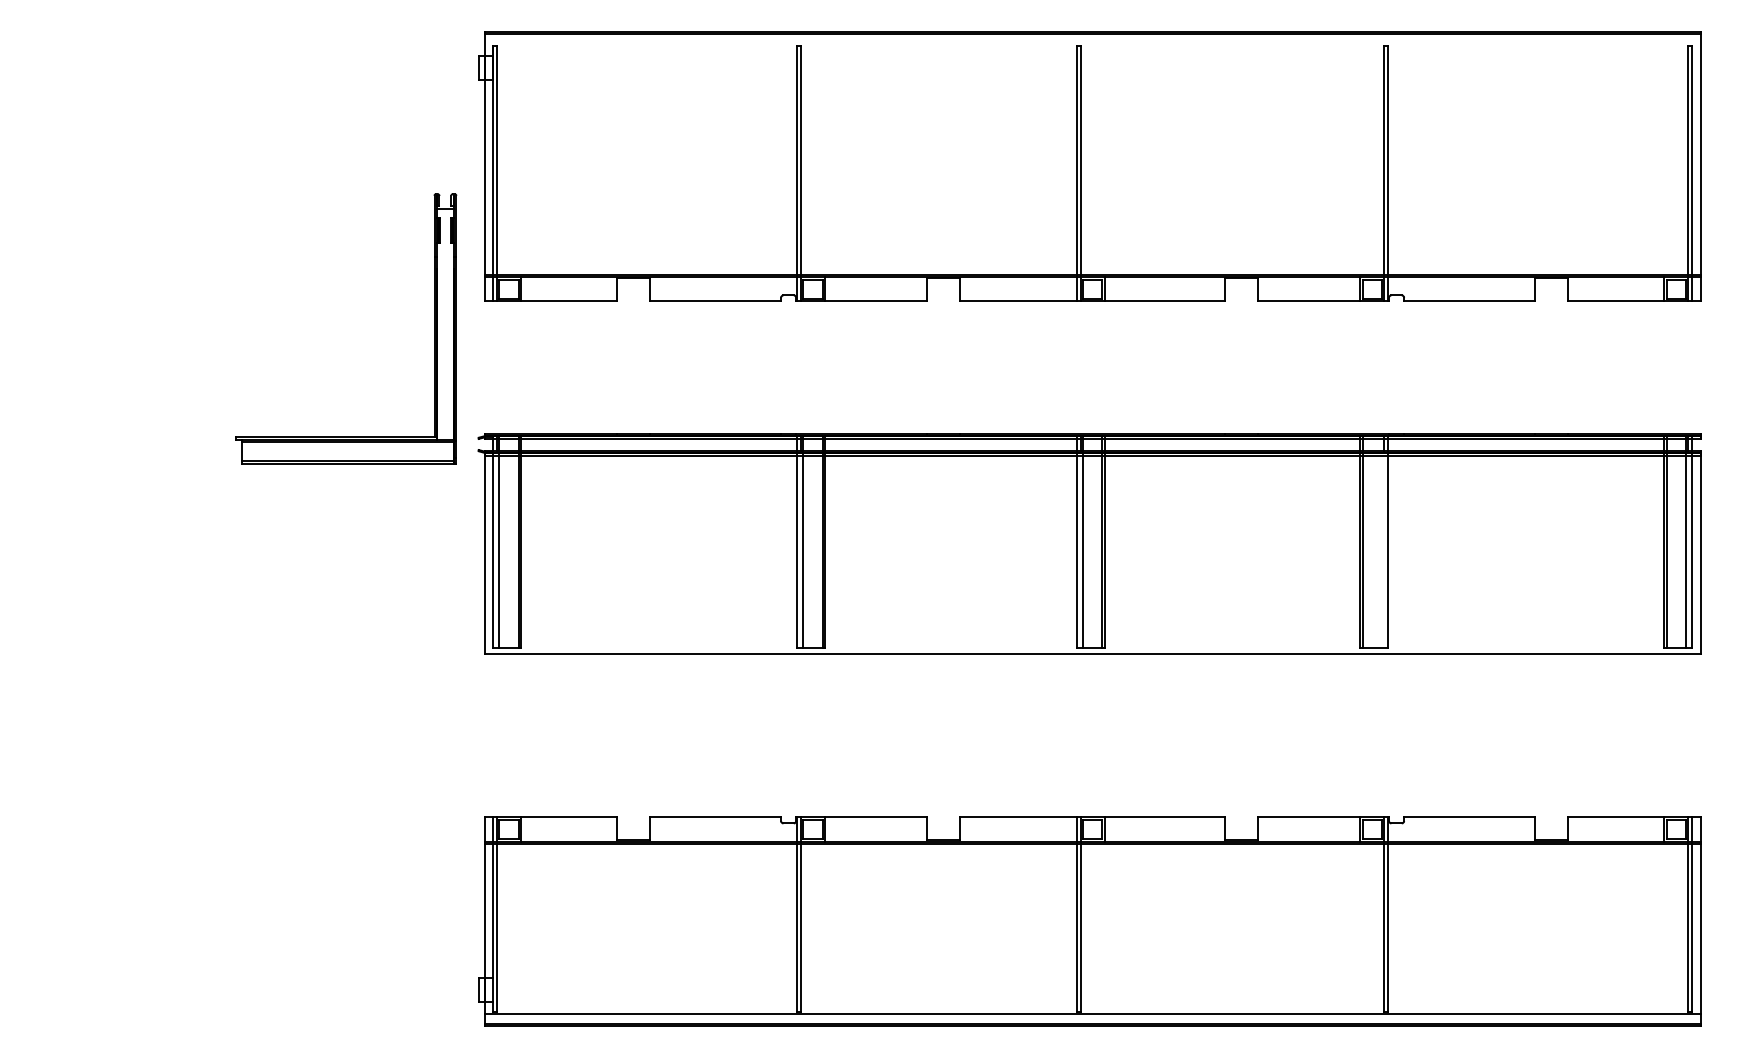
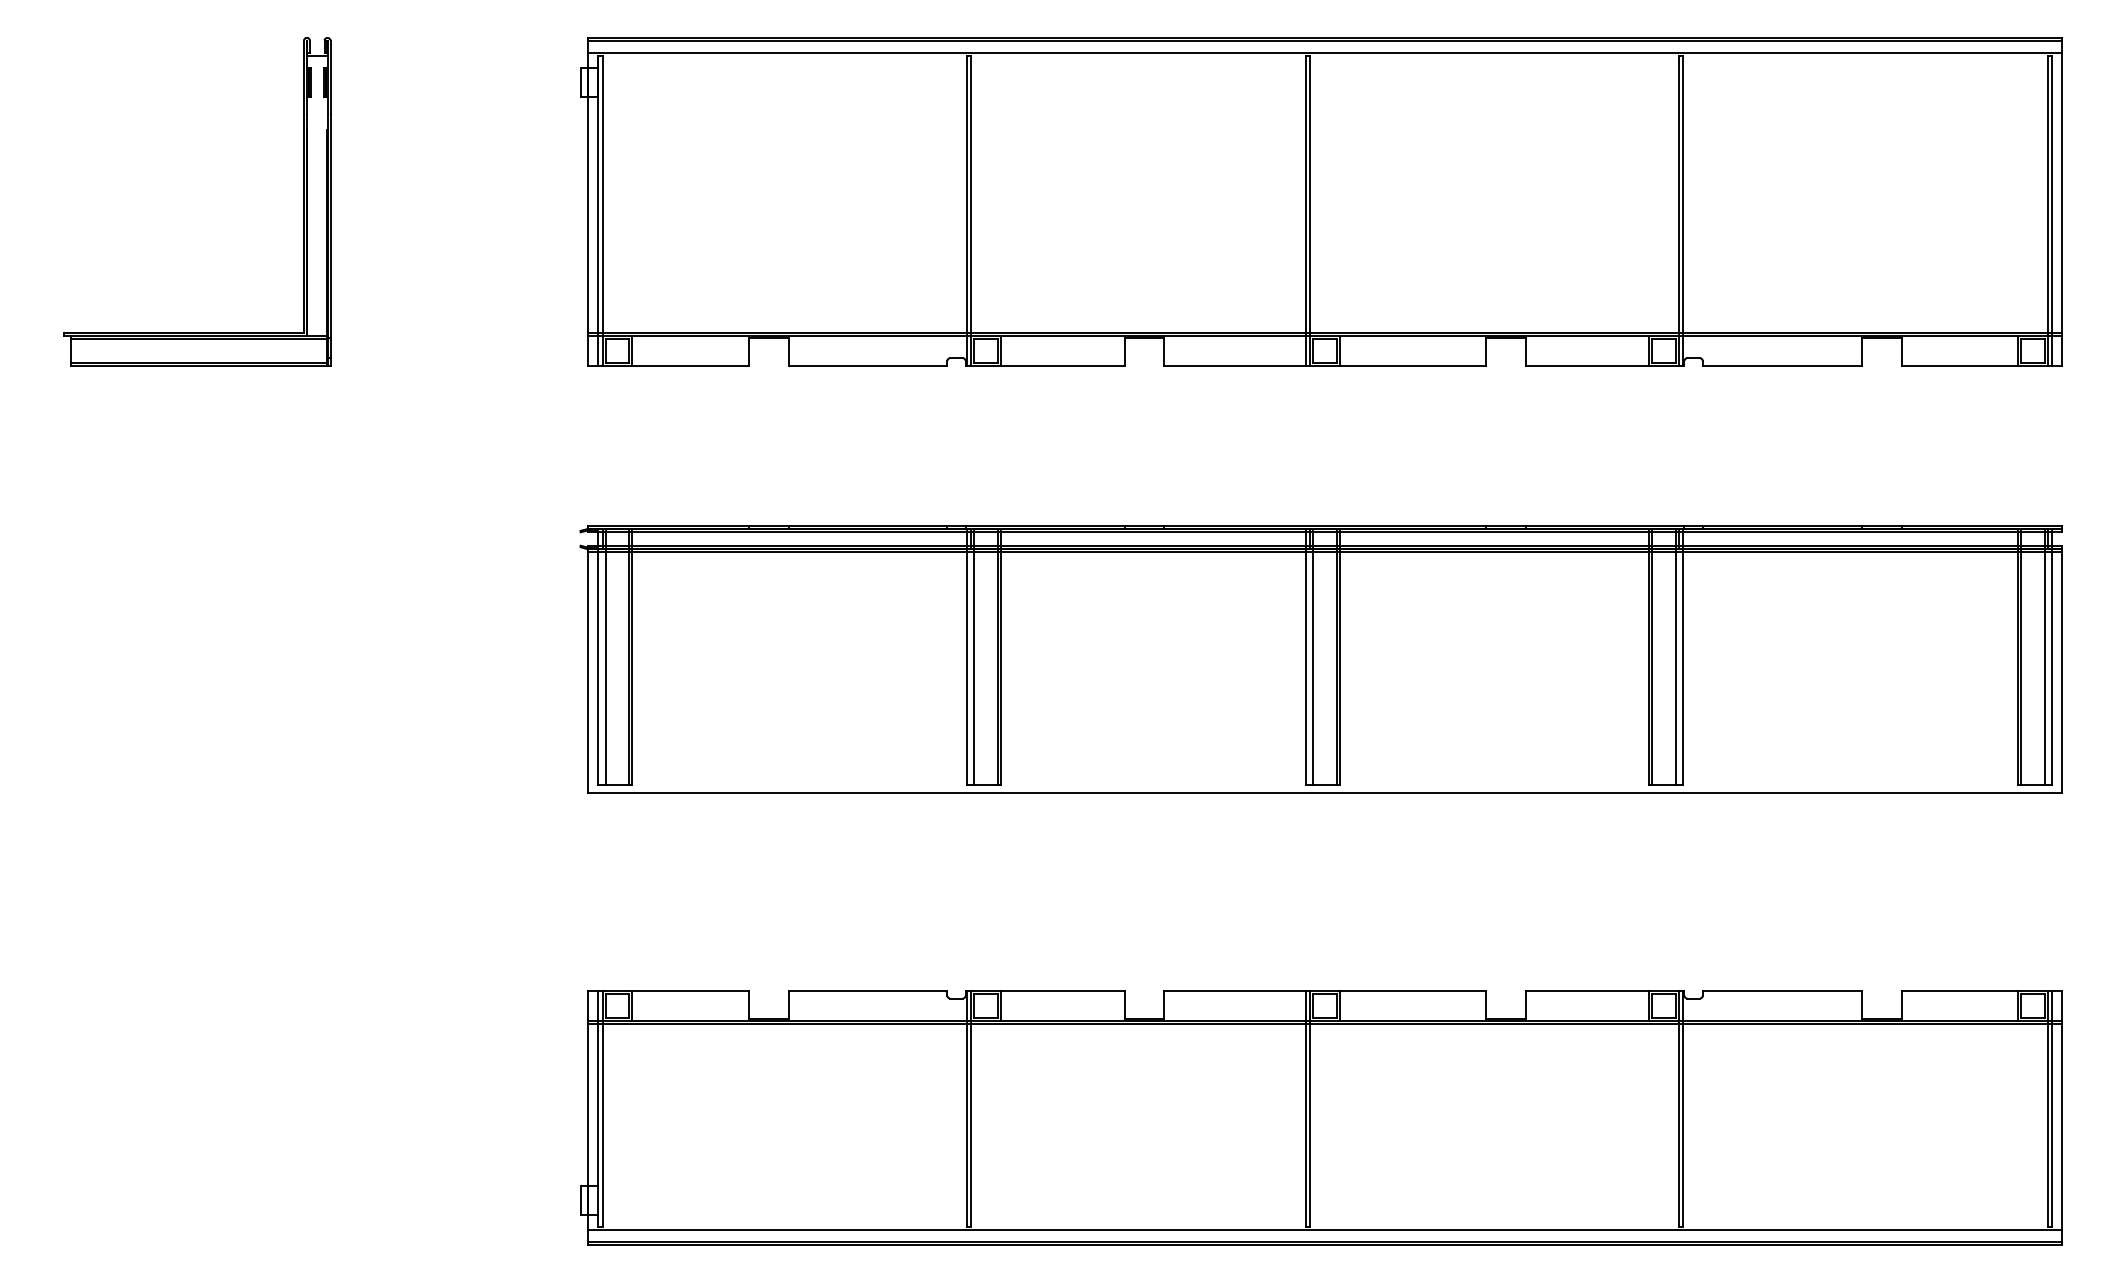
line: (1092, 44) -> (1324, 53), added
part: (434, 328) -> (303, 201), moved
line: (1382, 541) -> (1676, 656), added

